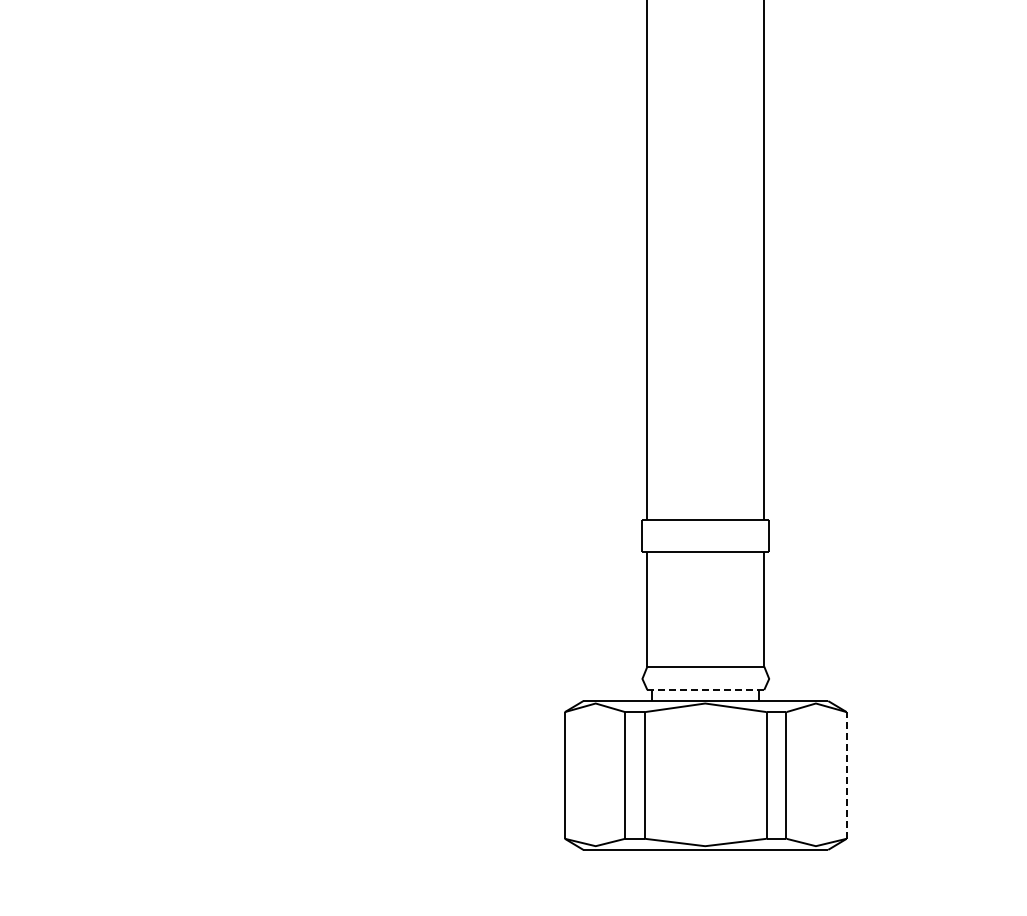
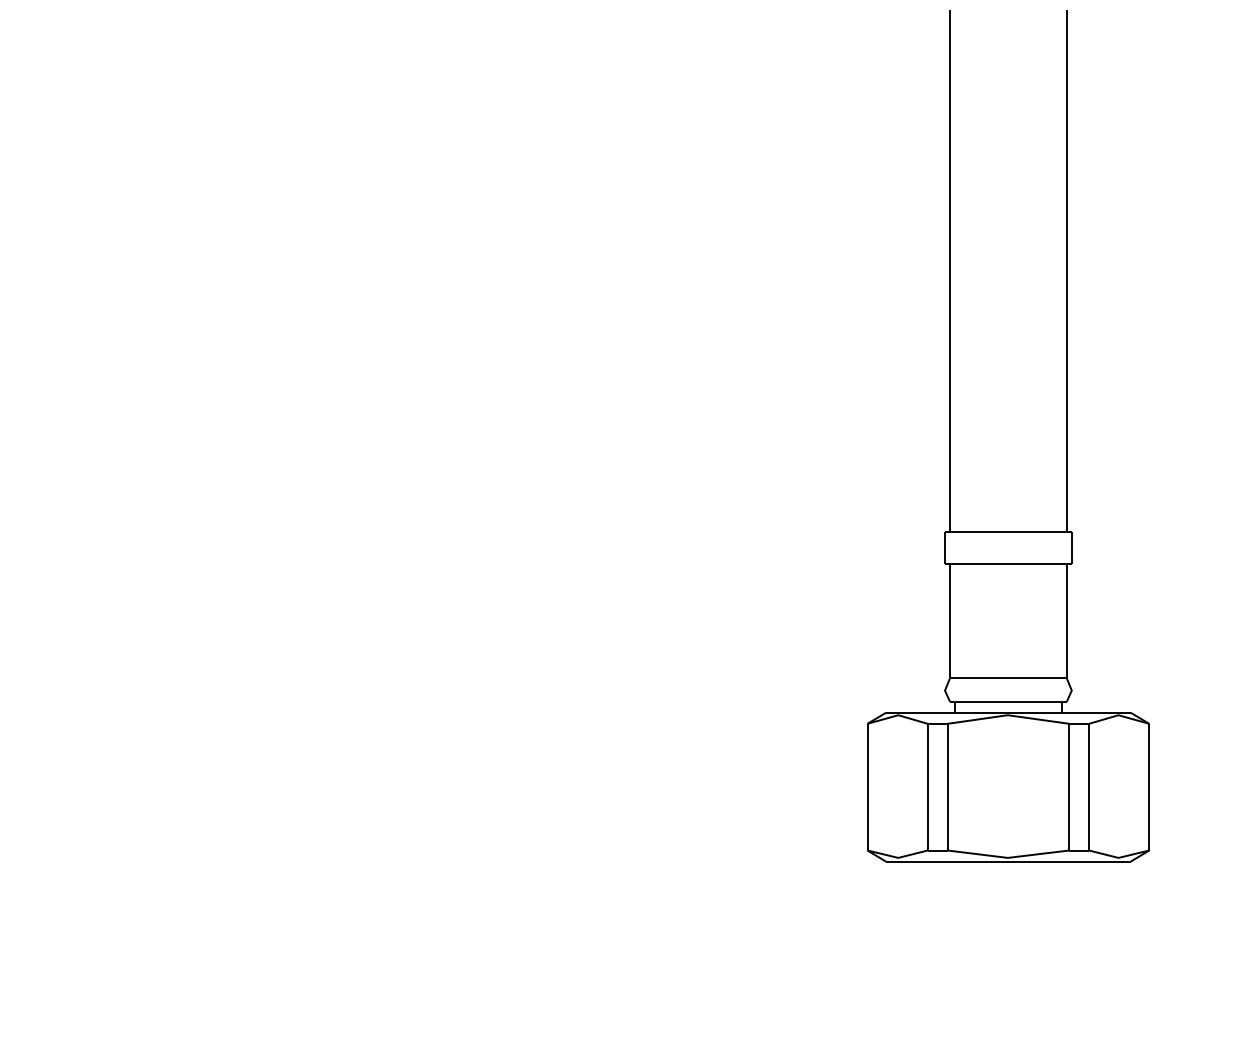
line: (705, 689) -> (1008, 701), dashed -> solid
line: (846, 774) -> (1149, 786), dashed -> solid

